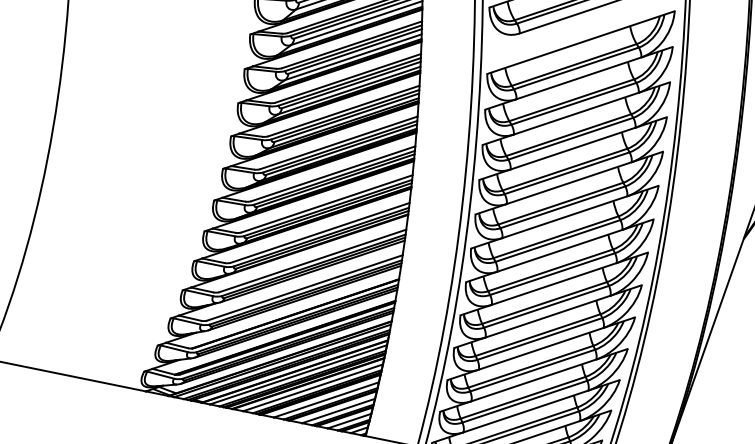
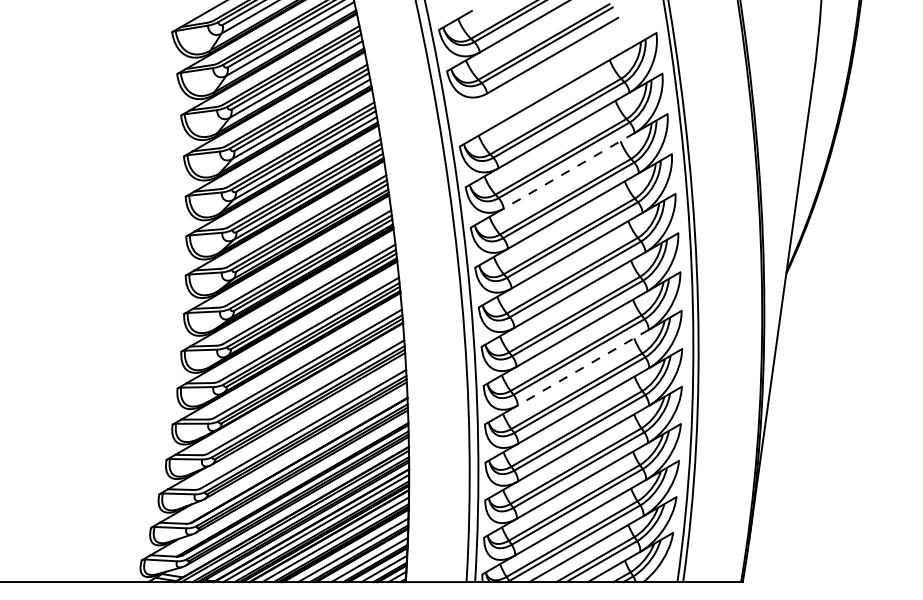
line: (576, 113) -> (569, 170), solid -> dashed
line: (554, 283) -> (583, 367), solid -> dashed

